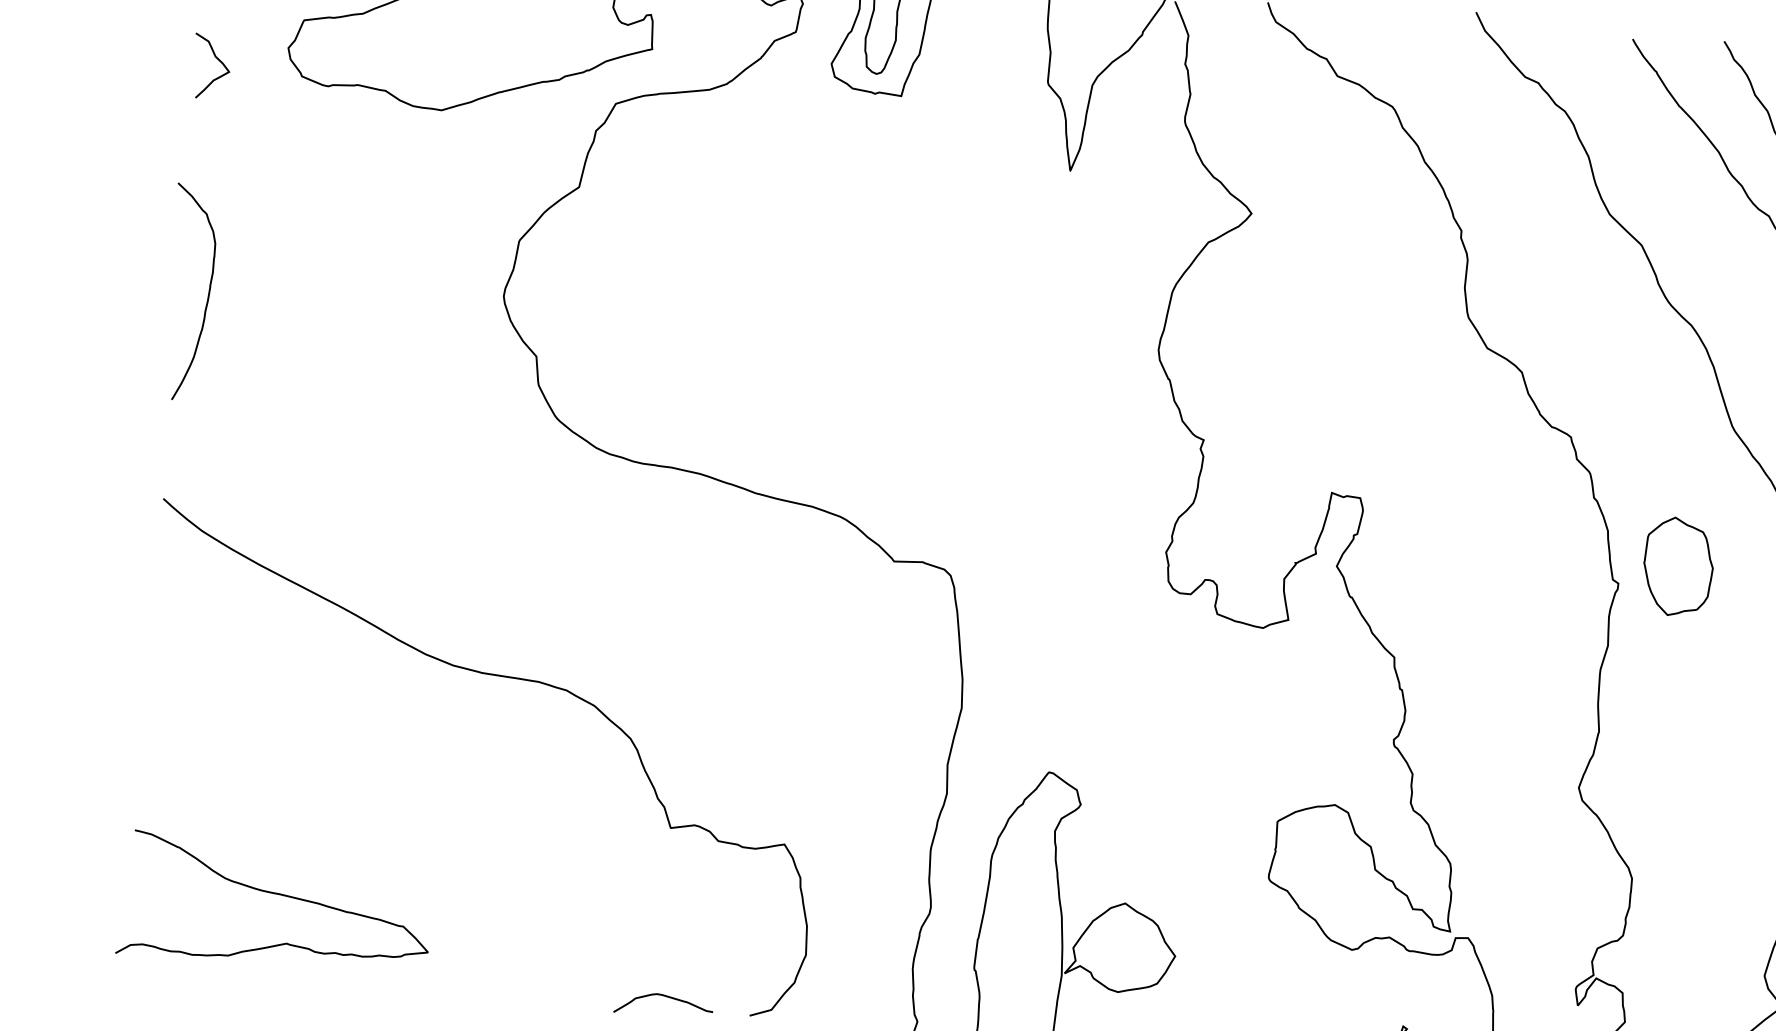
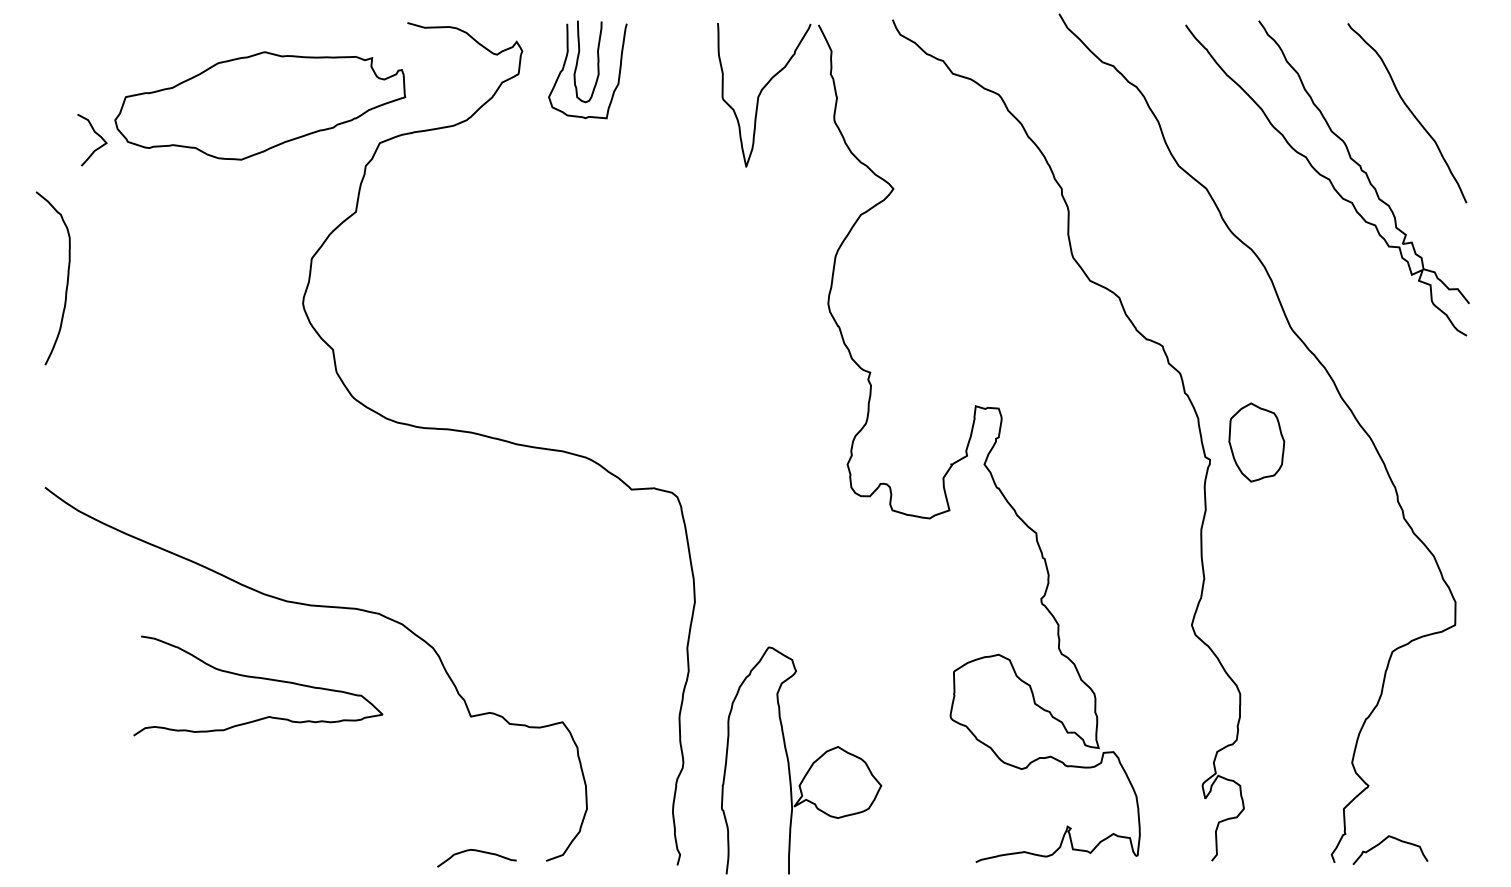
curve: (217, 60) -> (96, 134), moved
curve: (206, 297) -> (66, 281), moved
curve: (276, 894) -> (258, 678), moved

